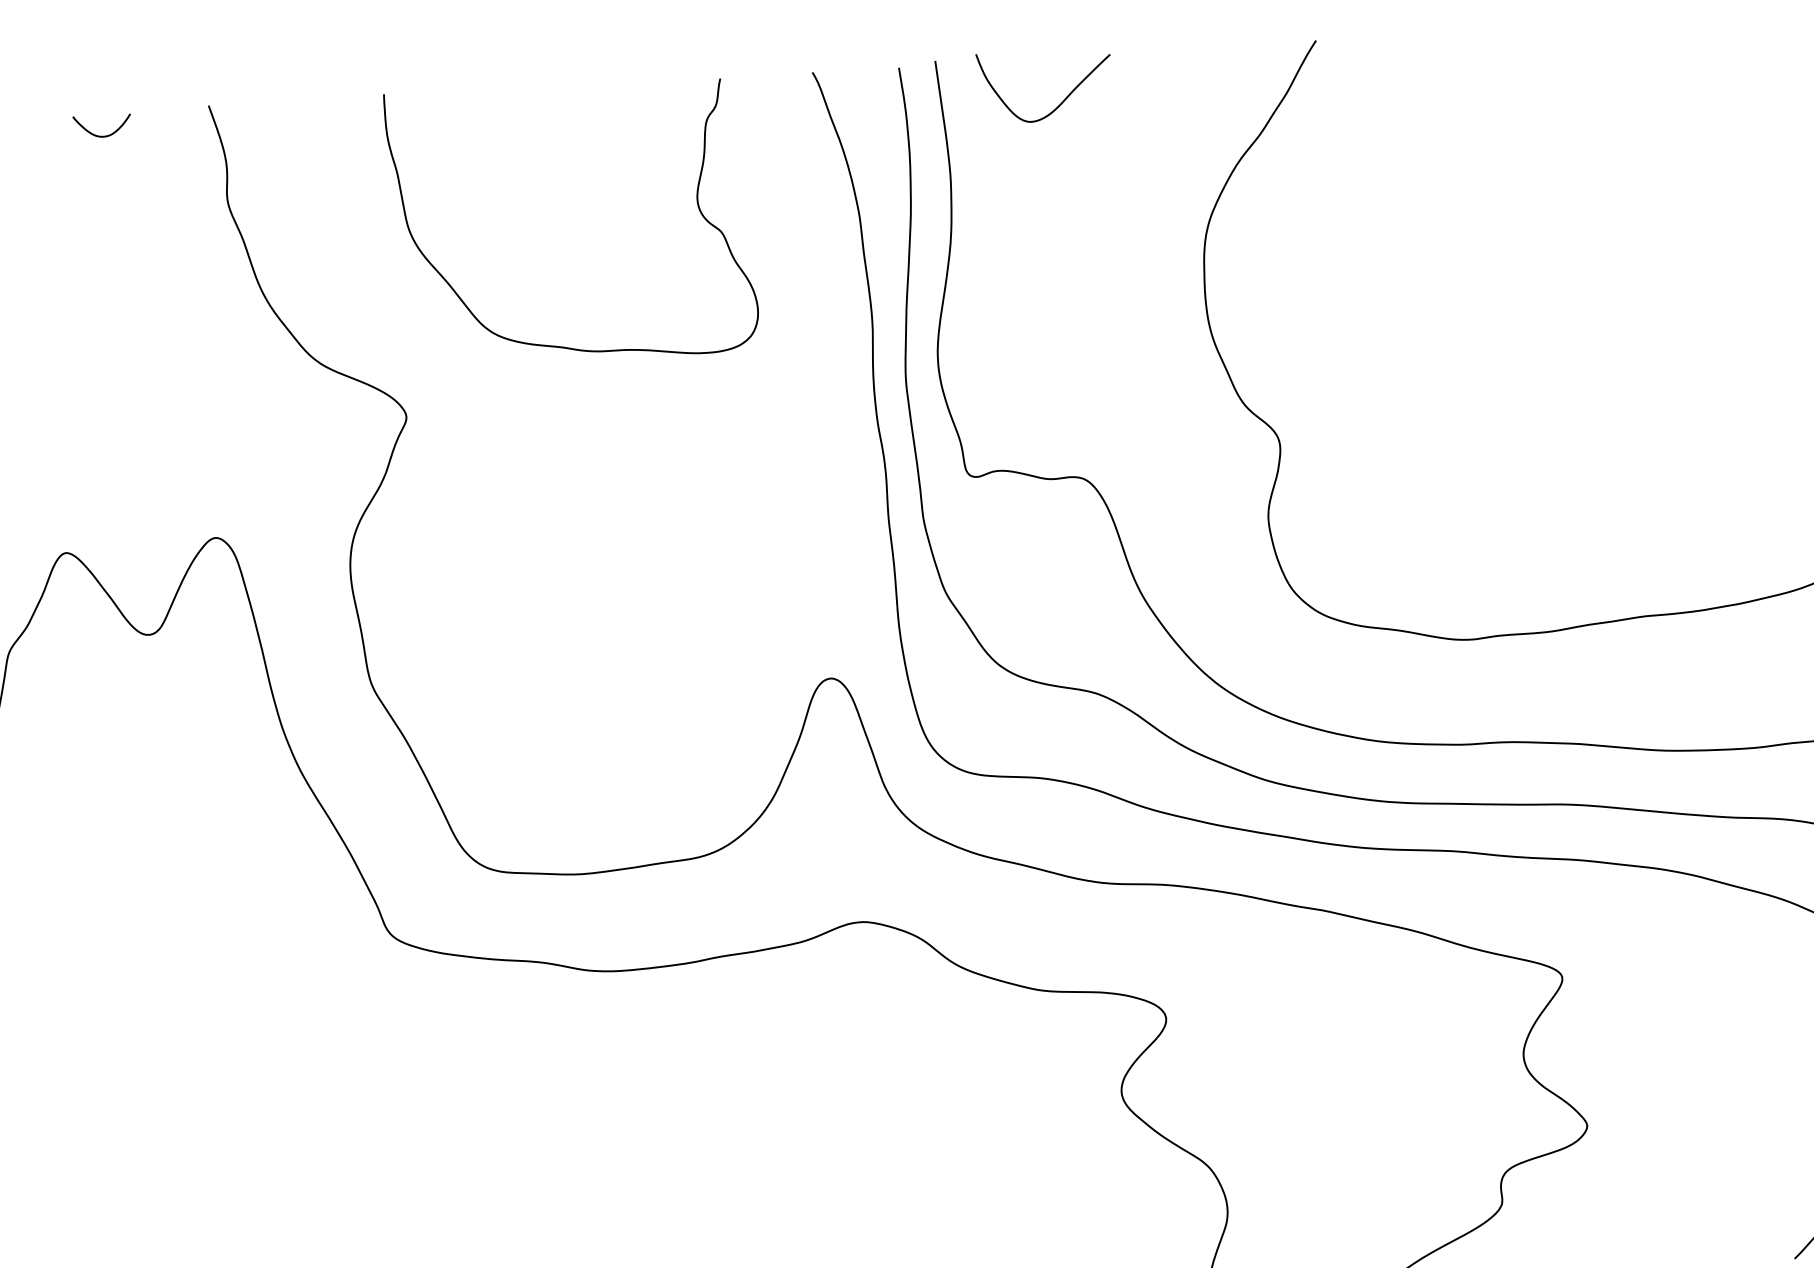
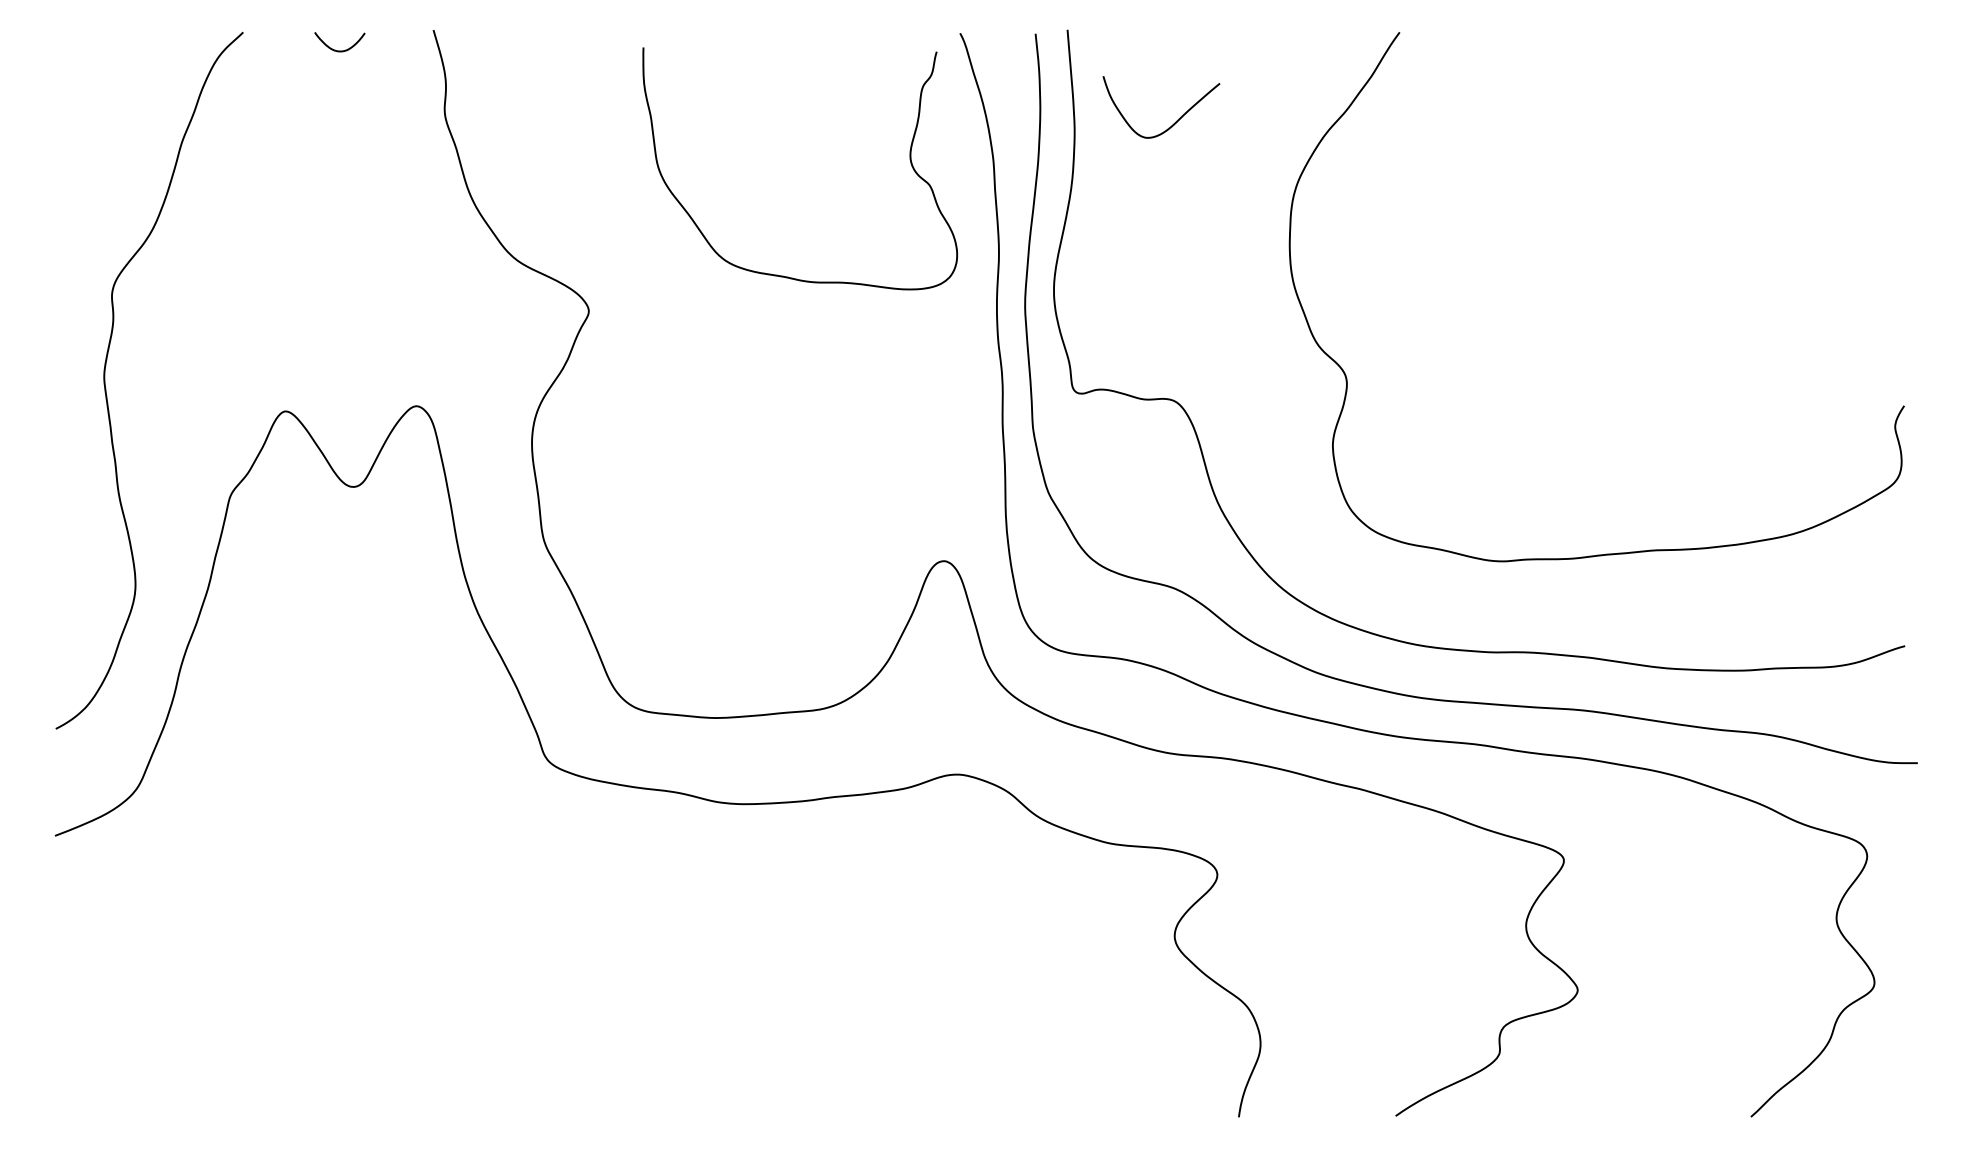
curve: (1061, 101) -> (1175, 121), moved
curve: (560, 345) -> (783, 275), moved

